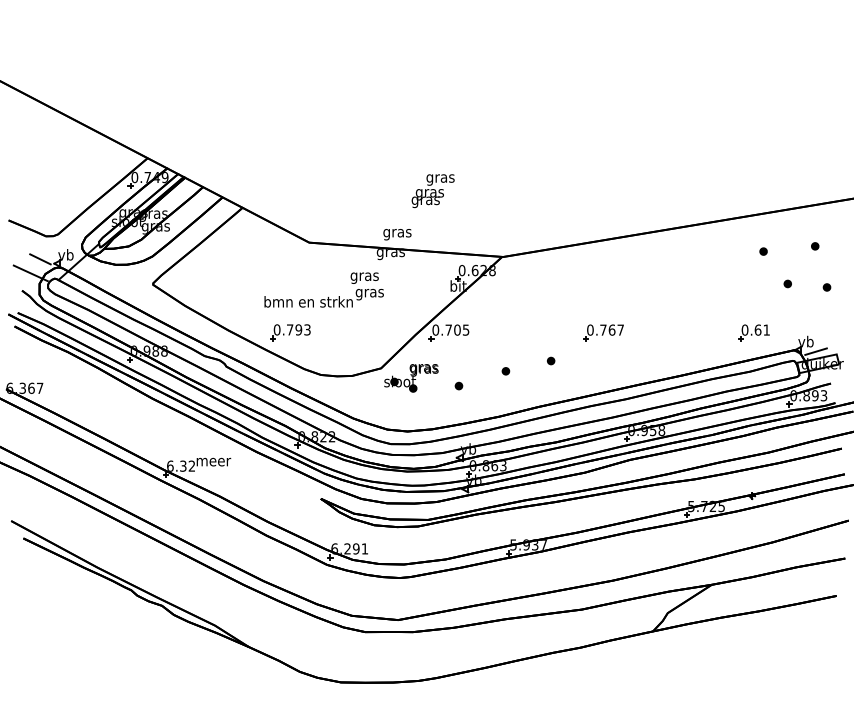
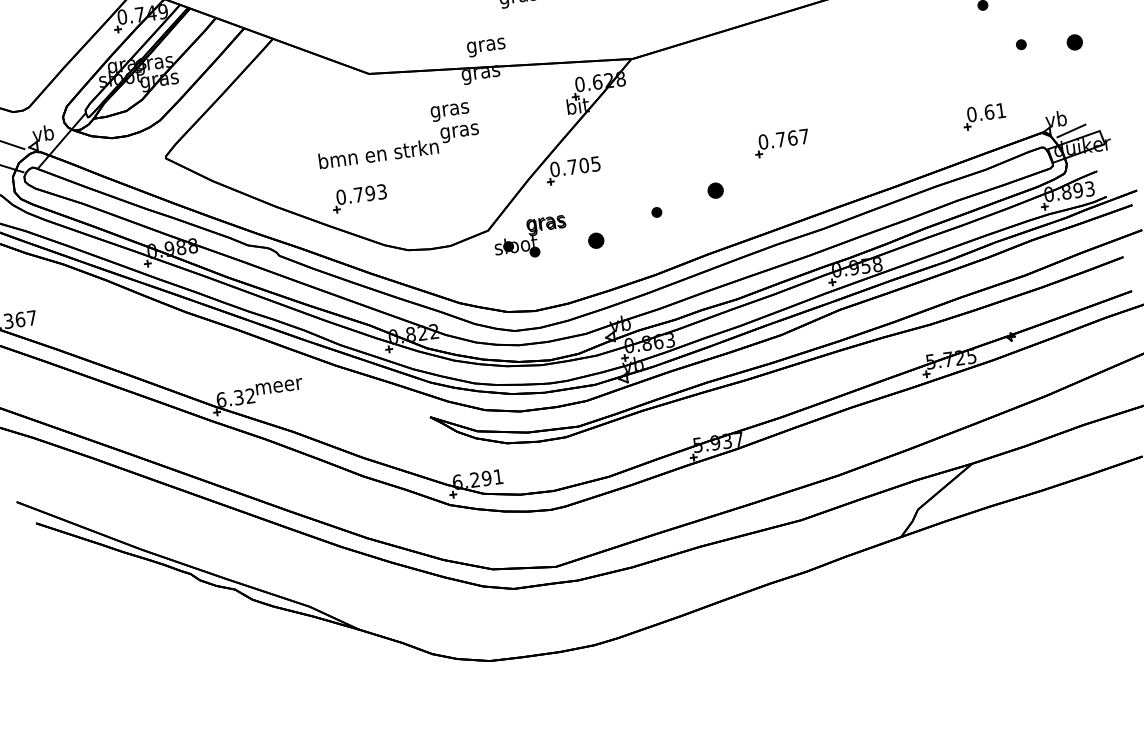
part: (826, 287) -> (1074, 42), size x1.6
part: (551, 360) -> (716, 189), size x1.6
part: (458, 385) -> (595, 240), size x1.6

